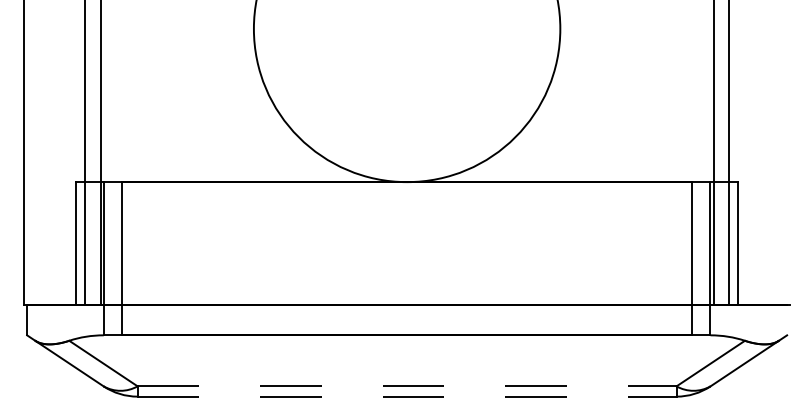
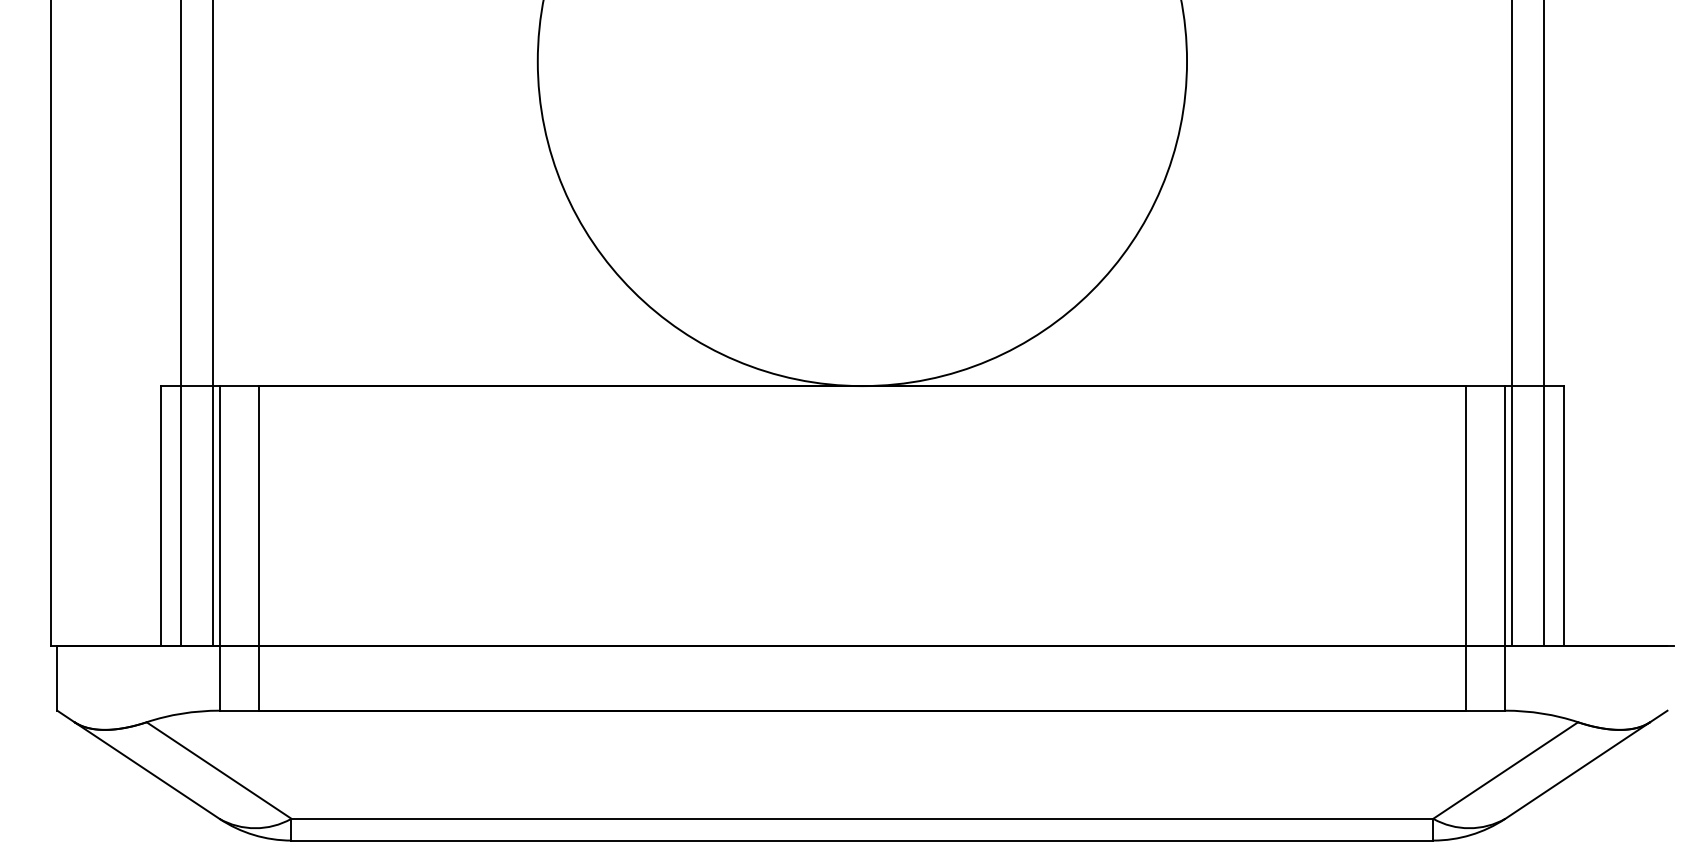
line: (407, 386) -> (863, 819), dashed -> solid
line: (407, 396) -> (863, 840), dashed -> solid

